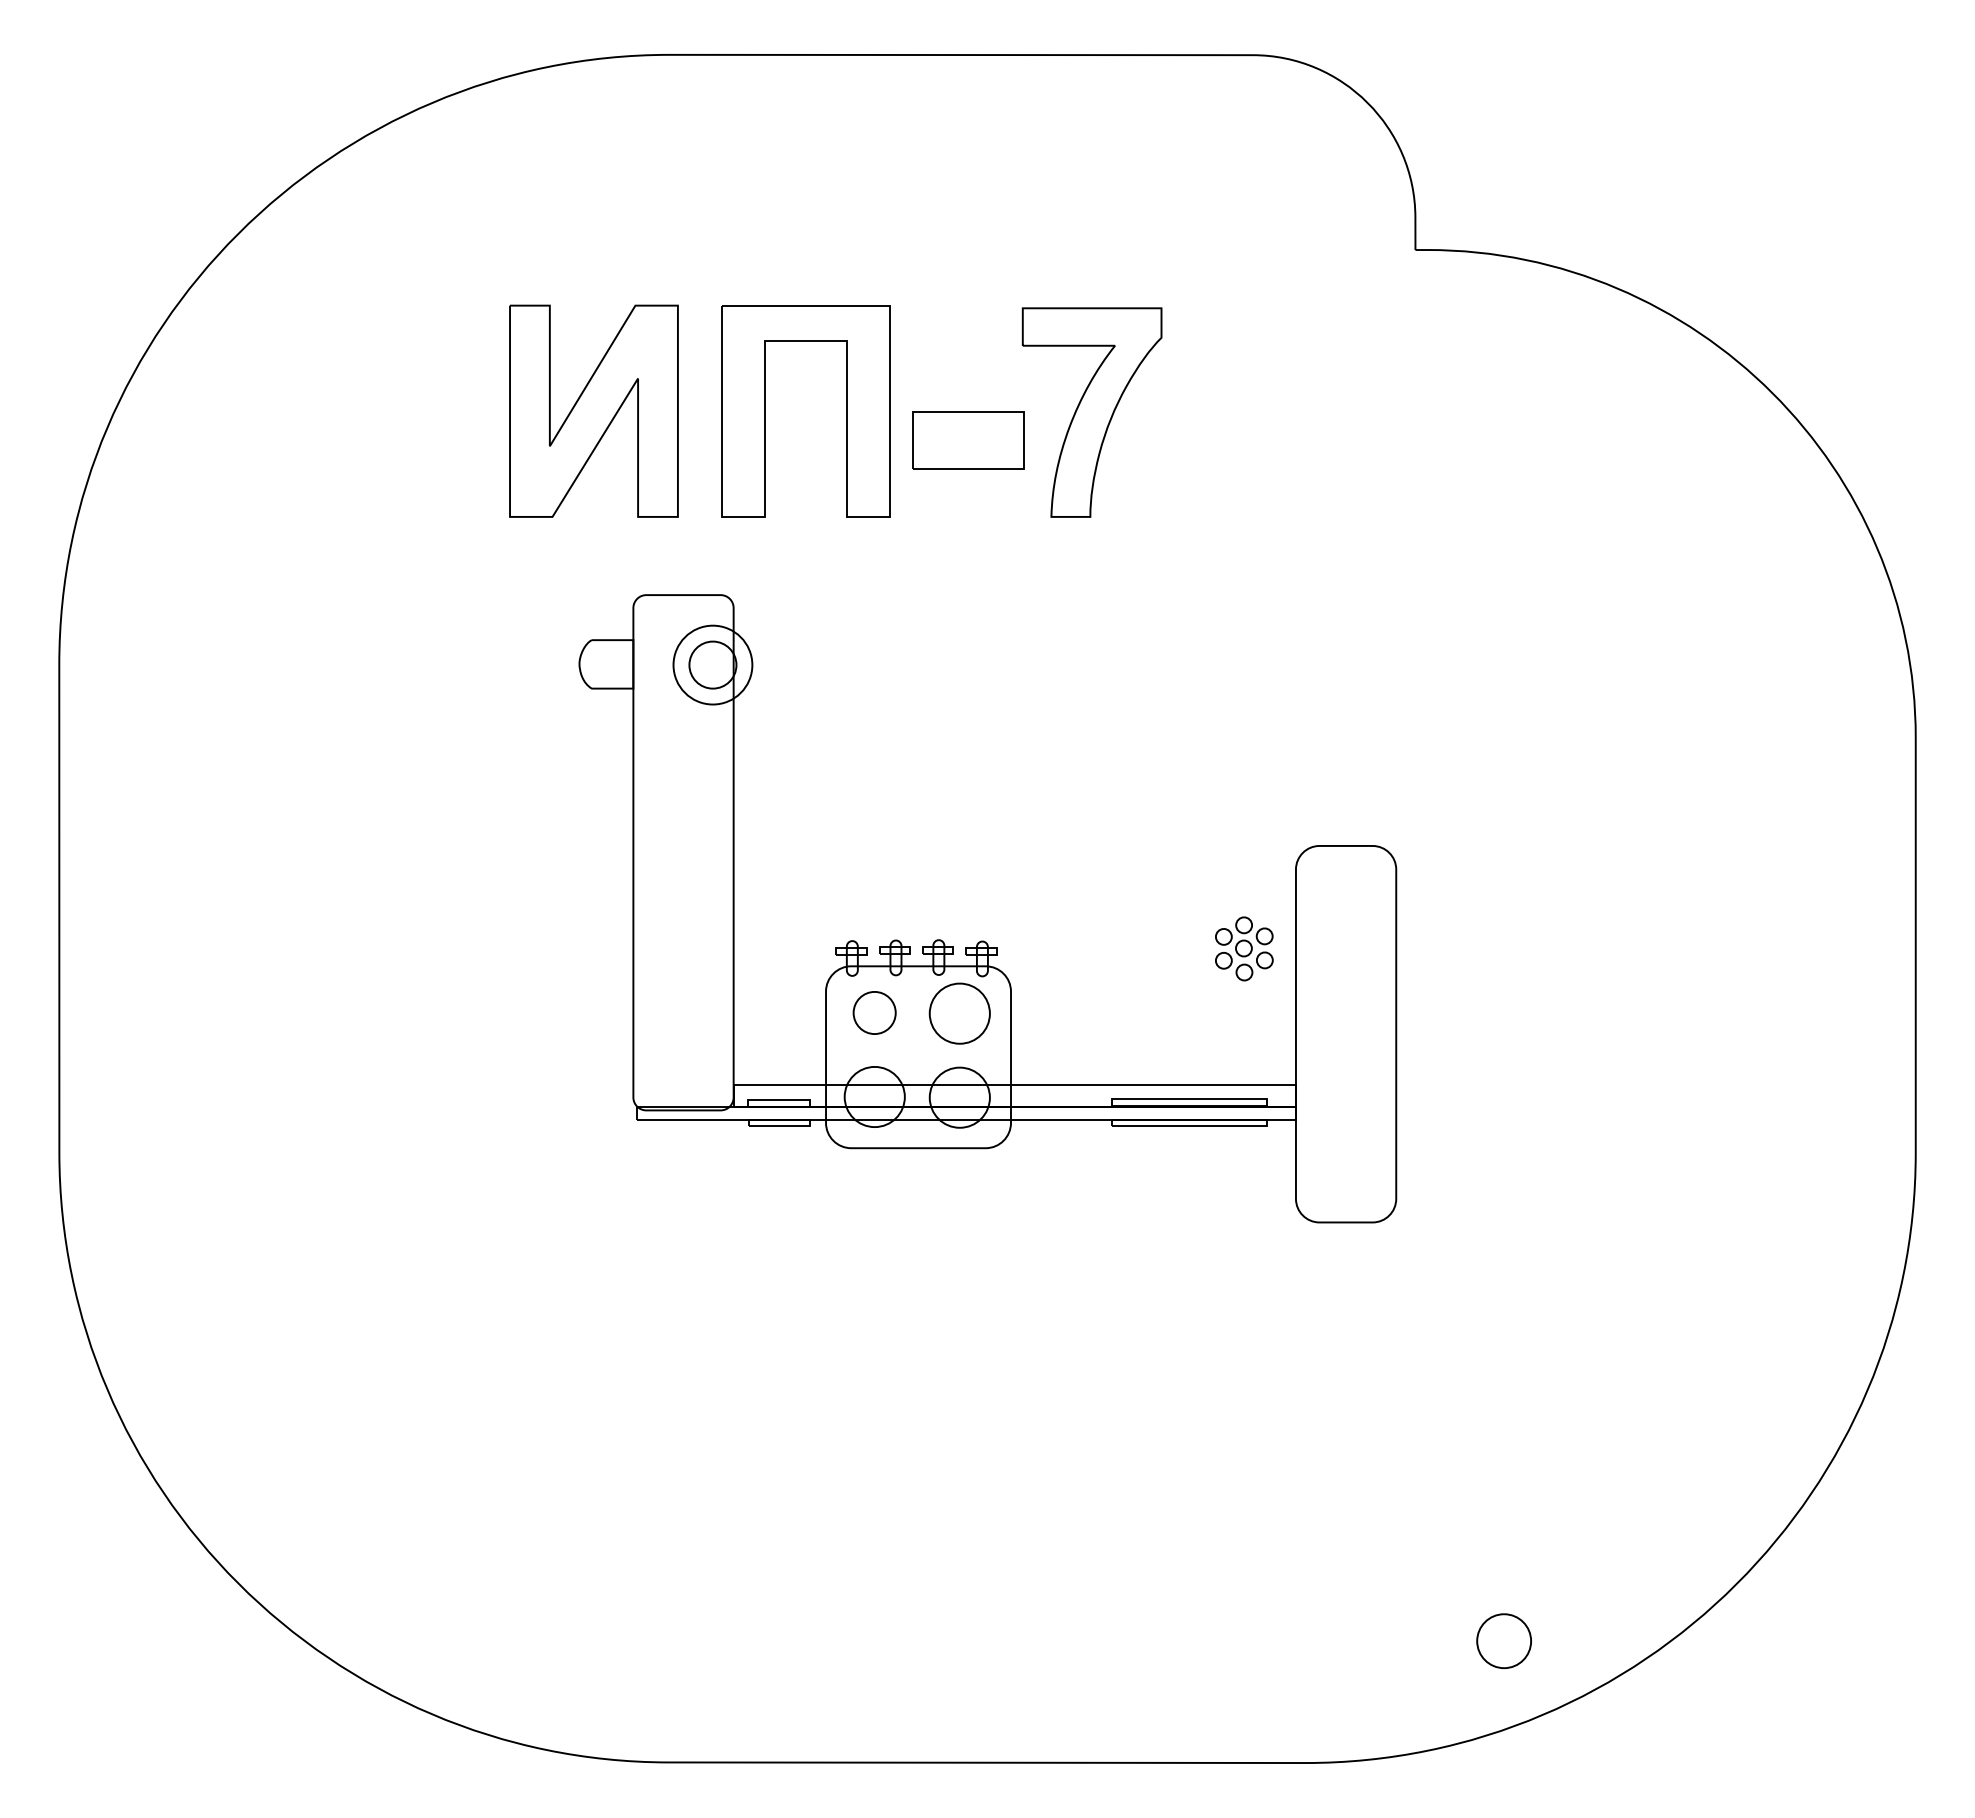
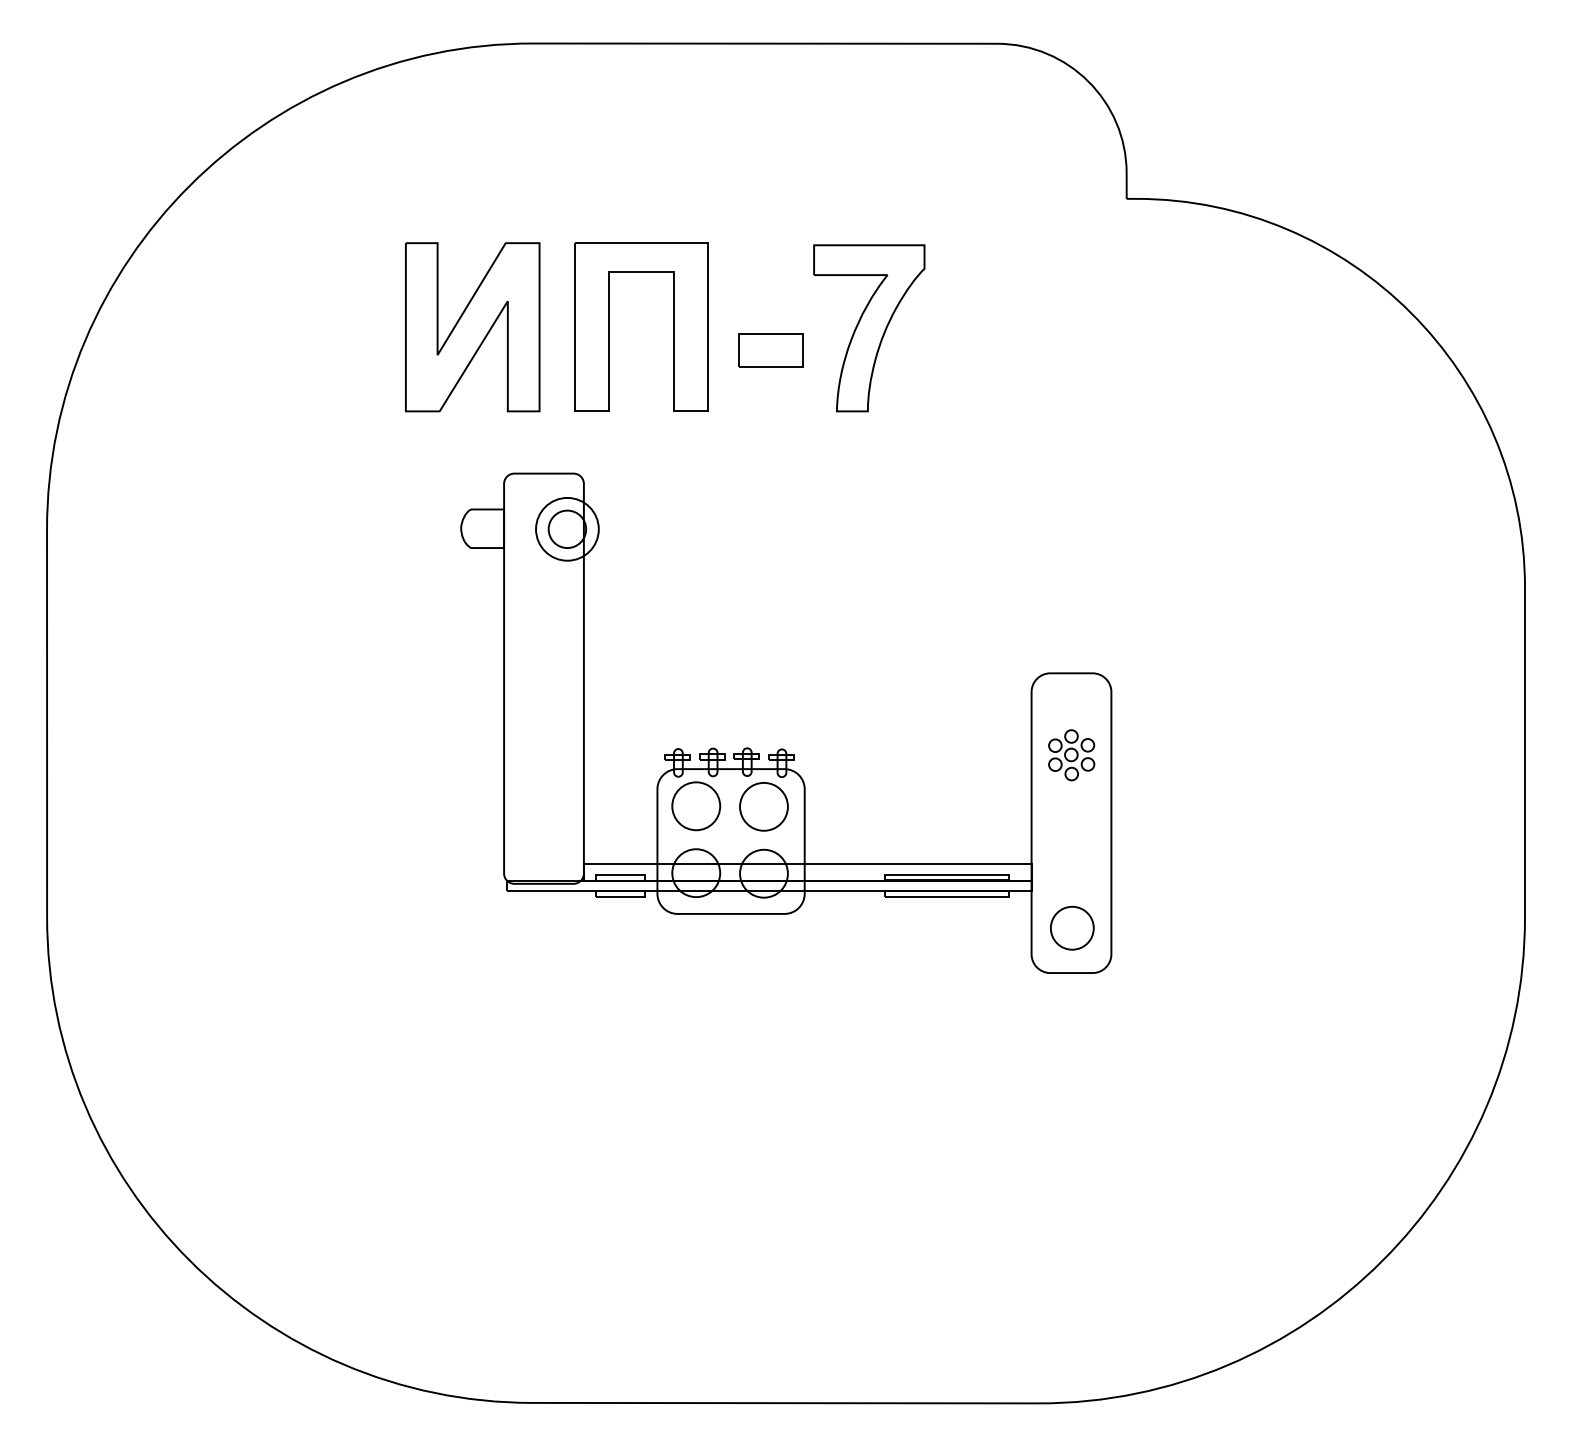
part: (968, 440) -> (770, 350), size x0.71
part: (1244, 948) -> (1071, 754), moved
part: (874, 1012) -> (696, 805), size x1.43
part: (1503, 1641) -> (1071, 928), moved

